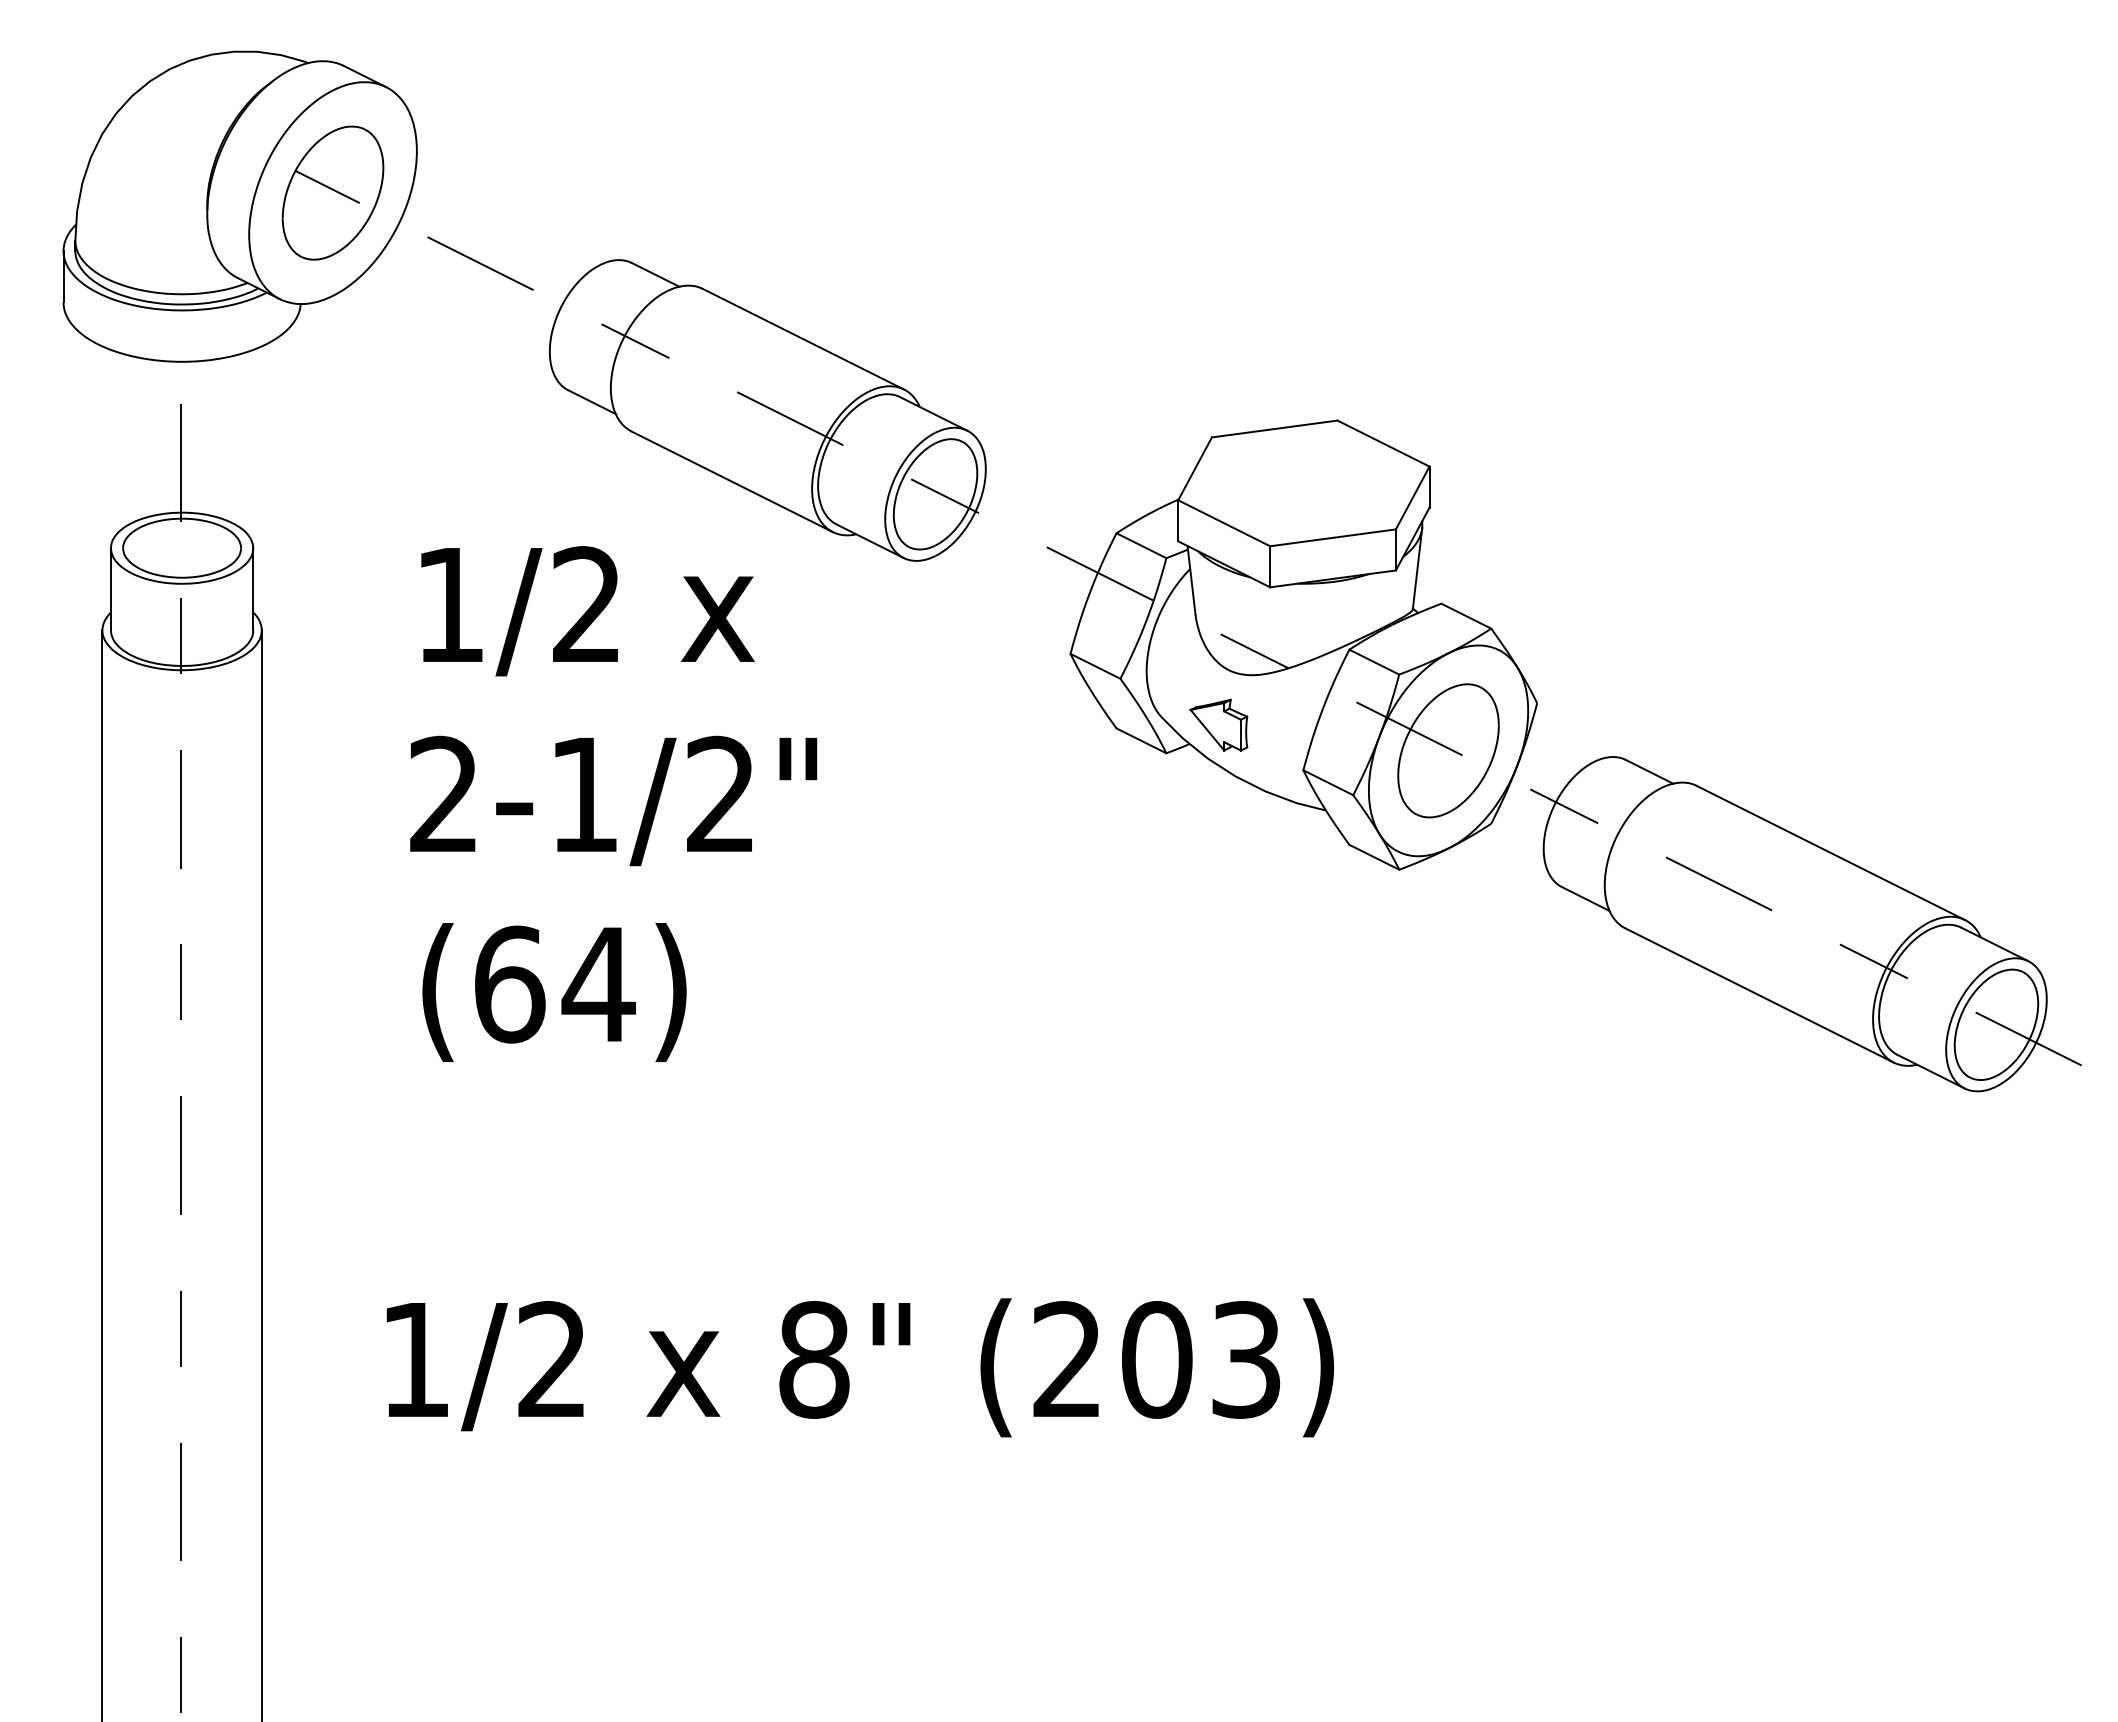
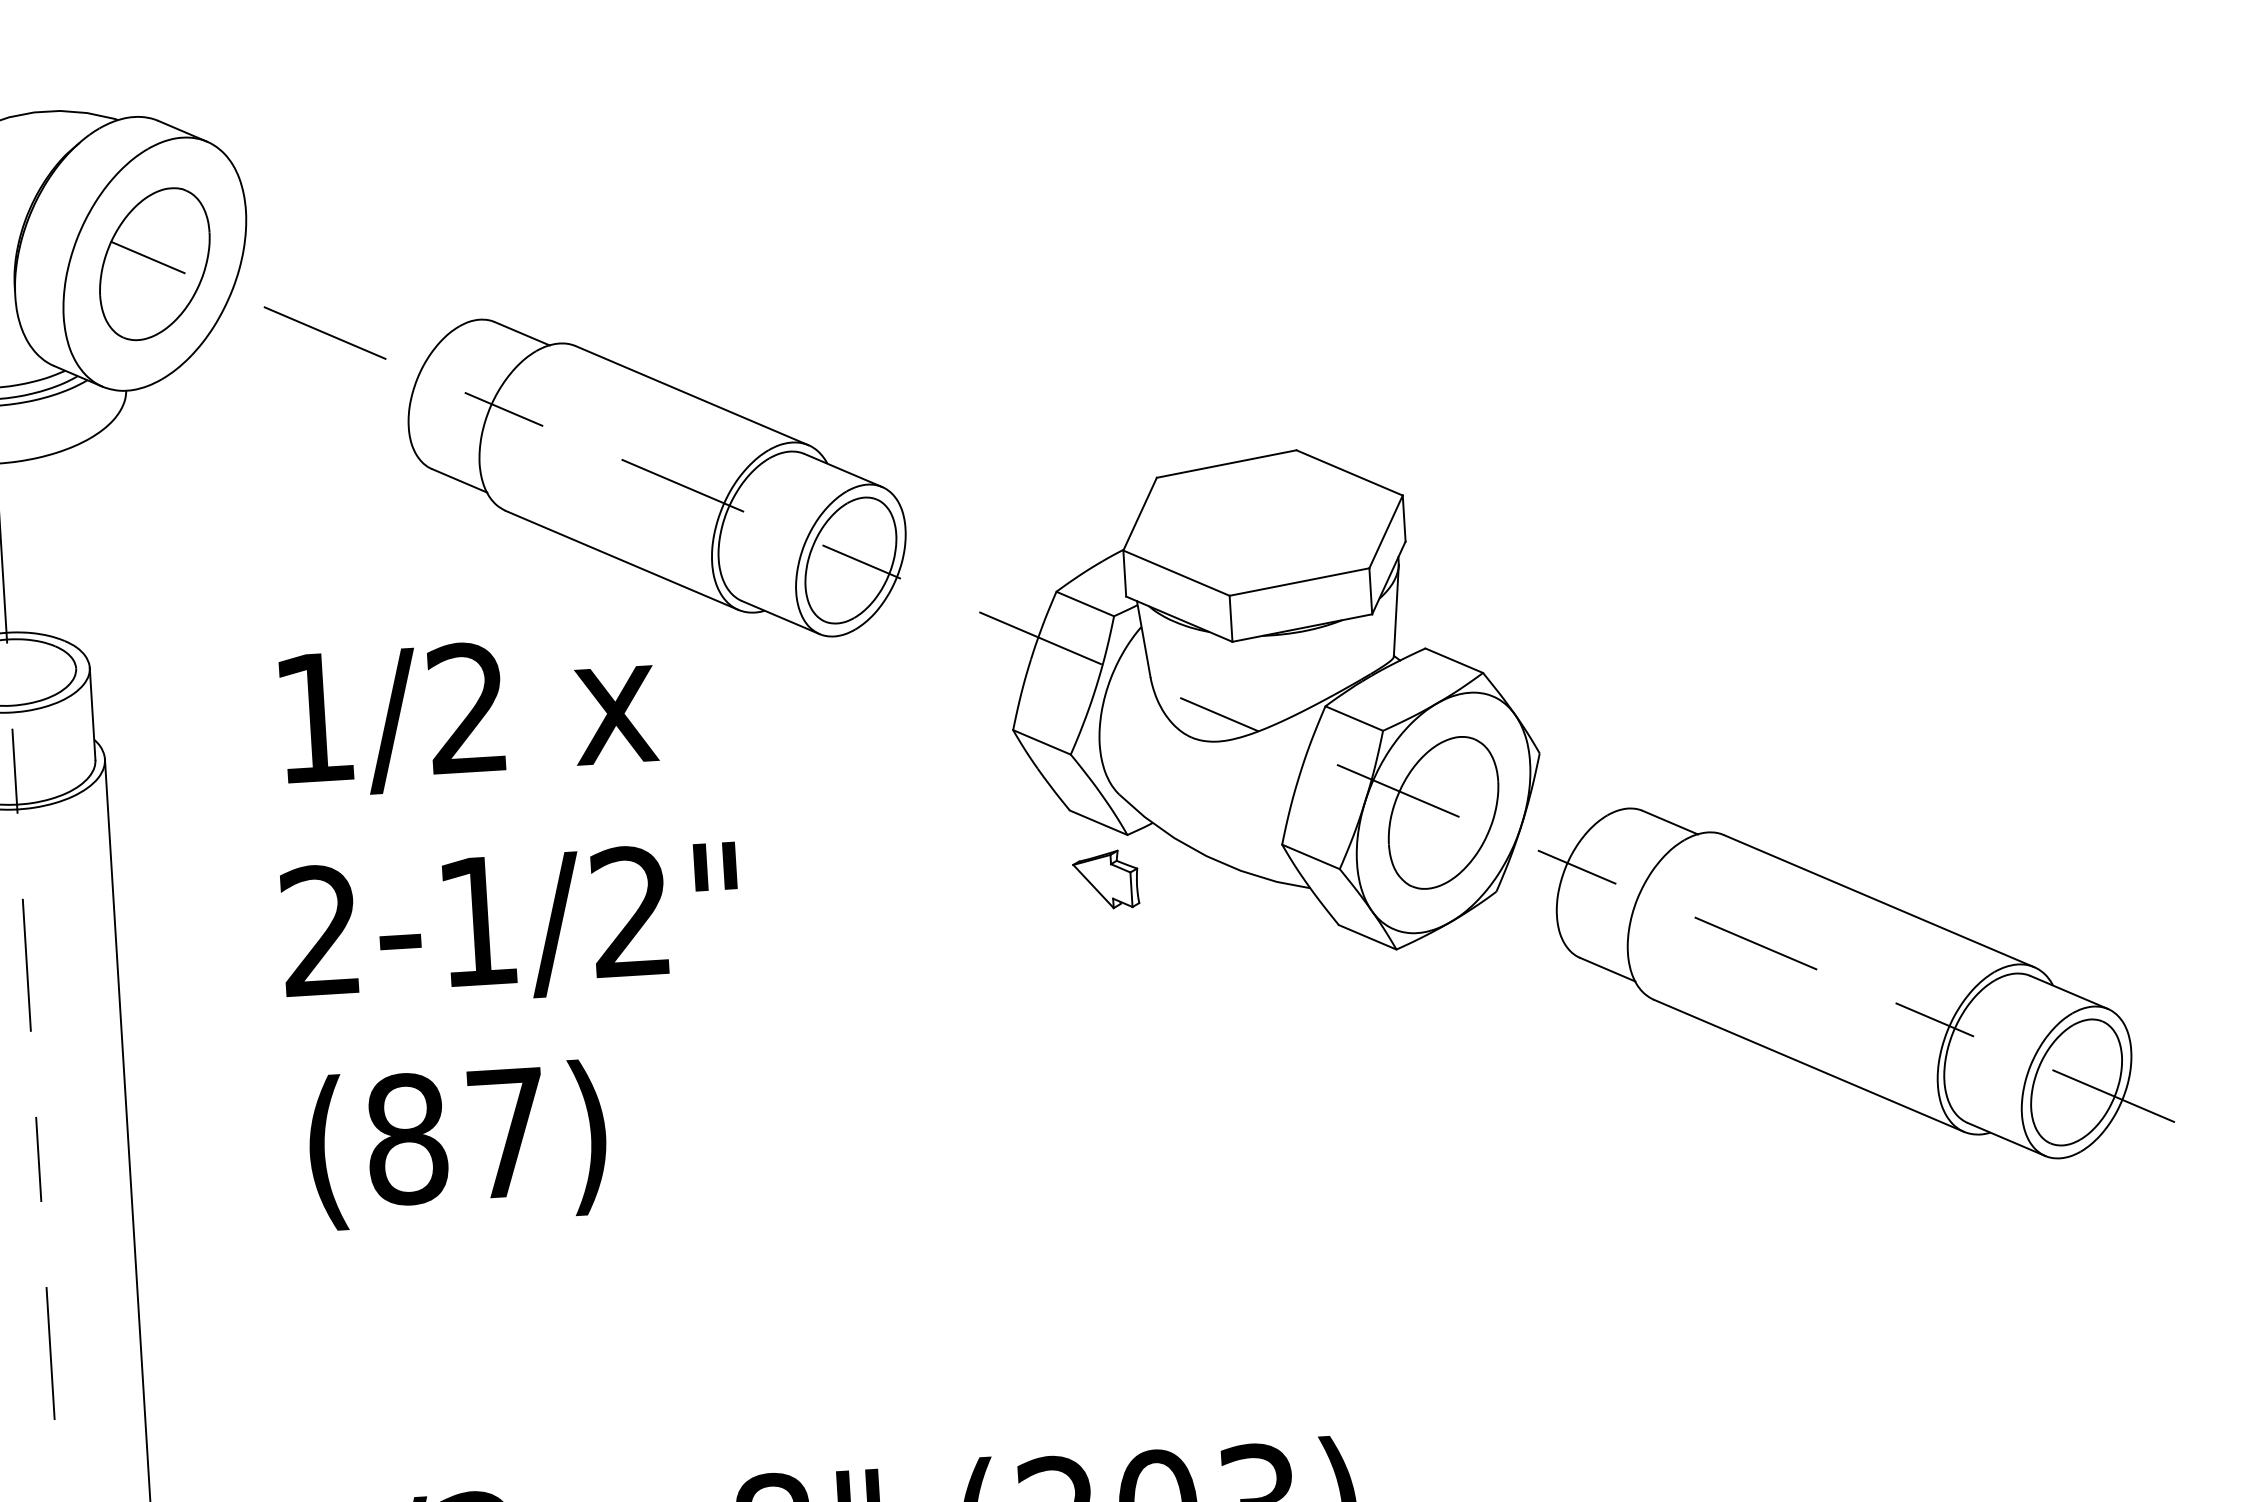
part: (1218, 724) -> (1105, 879), moved
text: (554, 984) -> (457, 1136), (64) -> (87)

